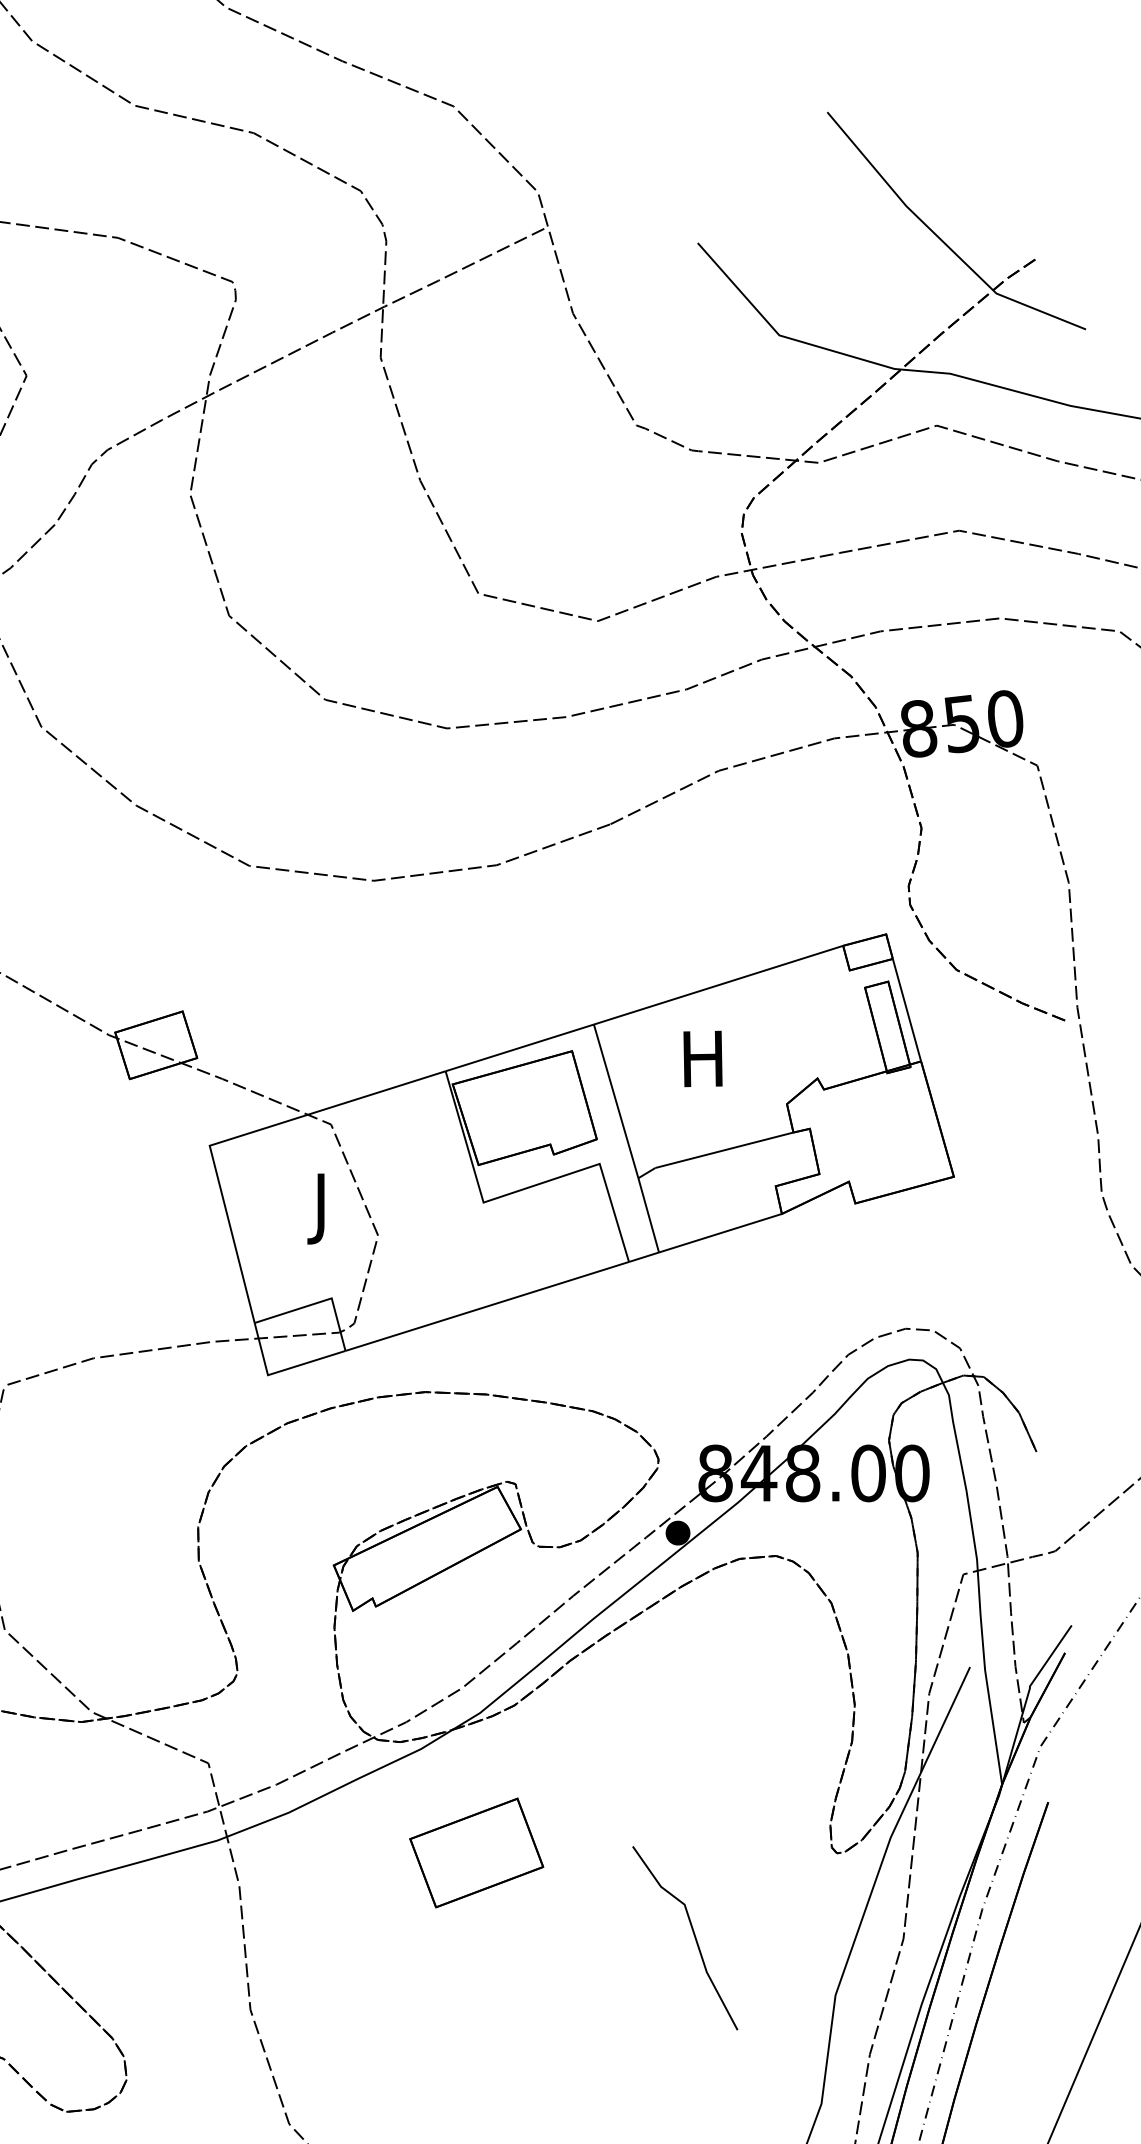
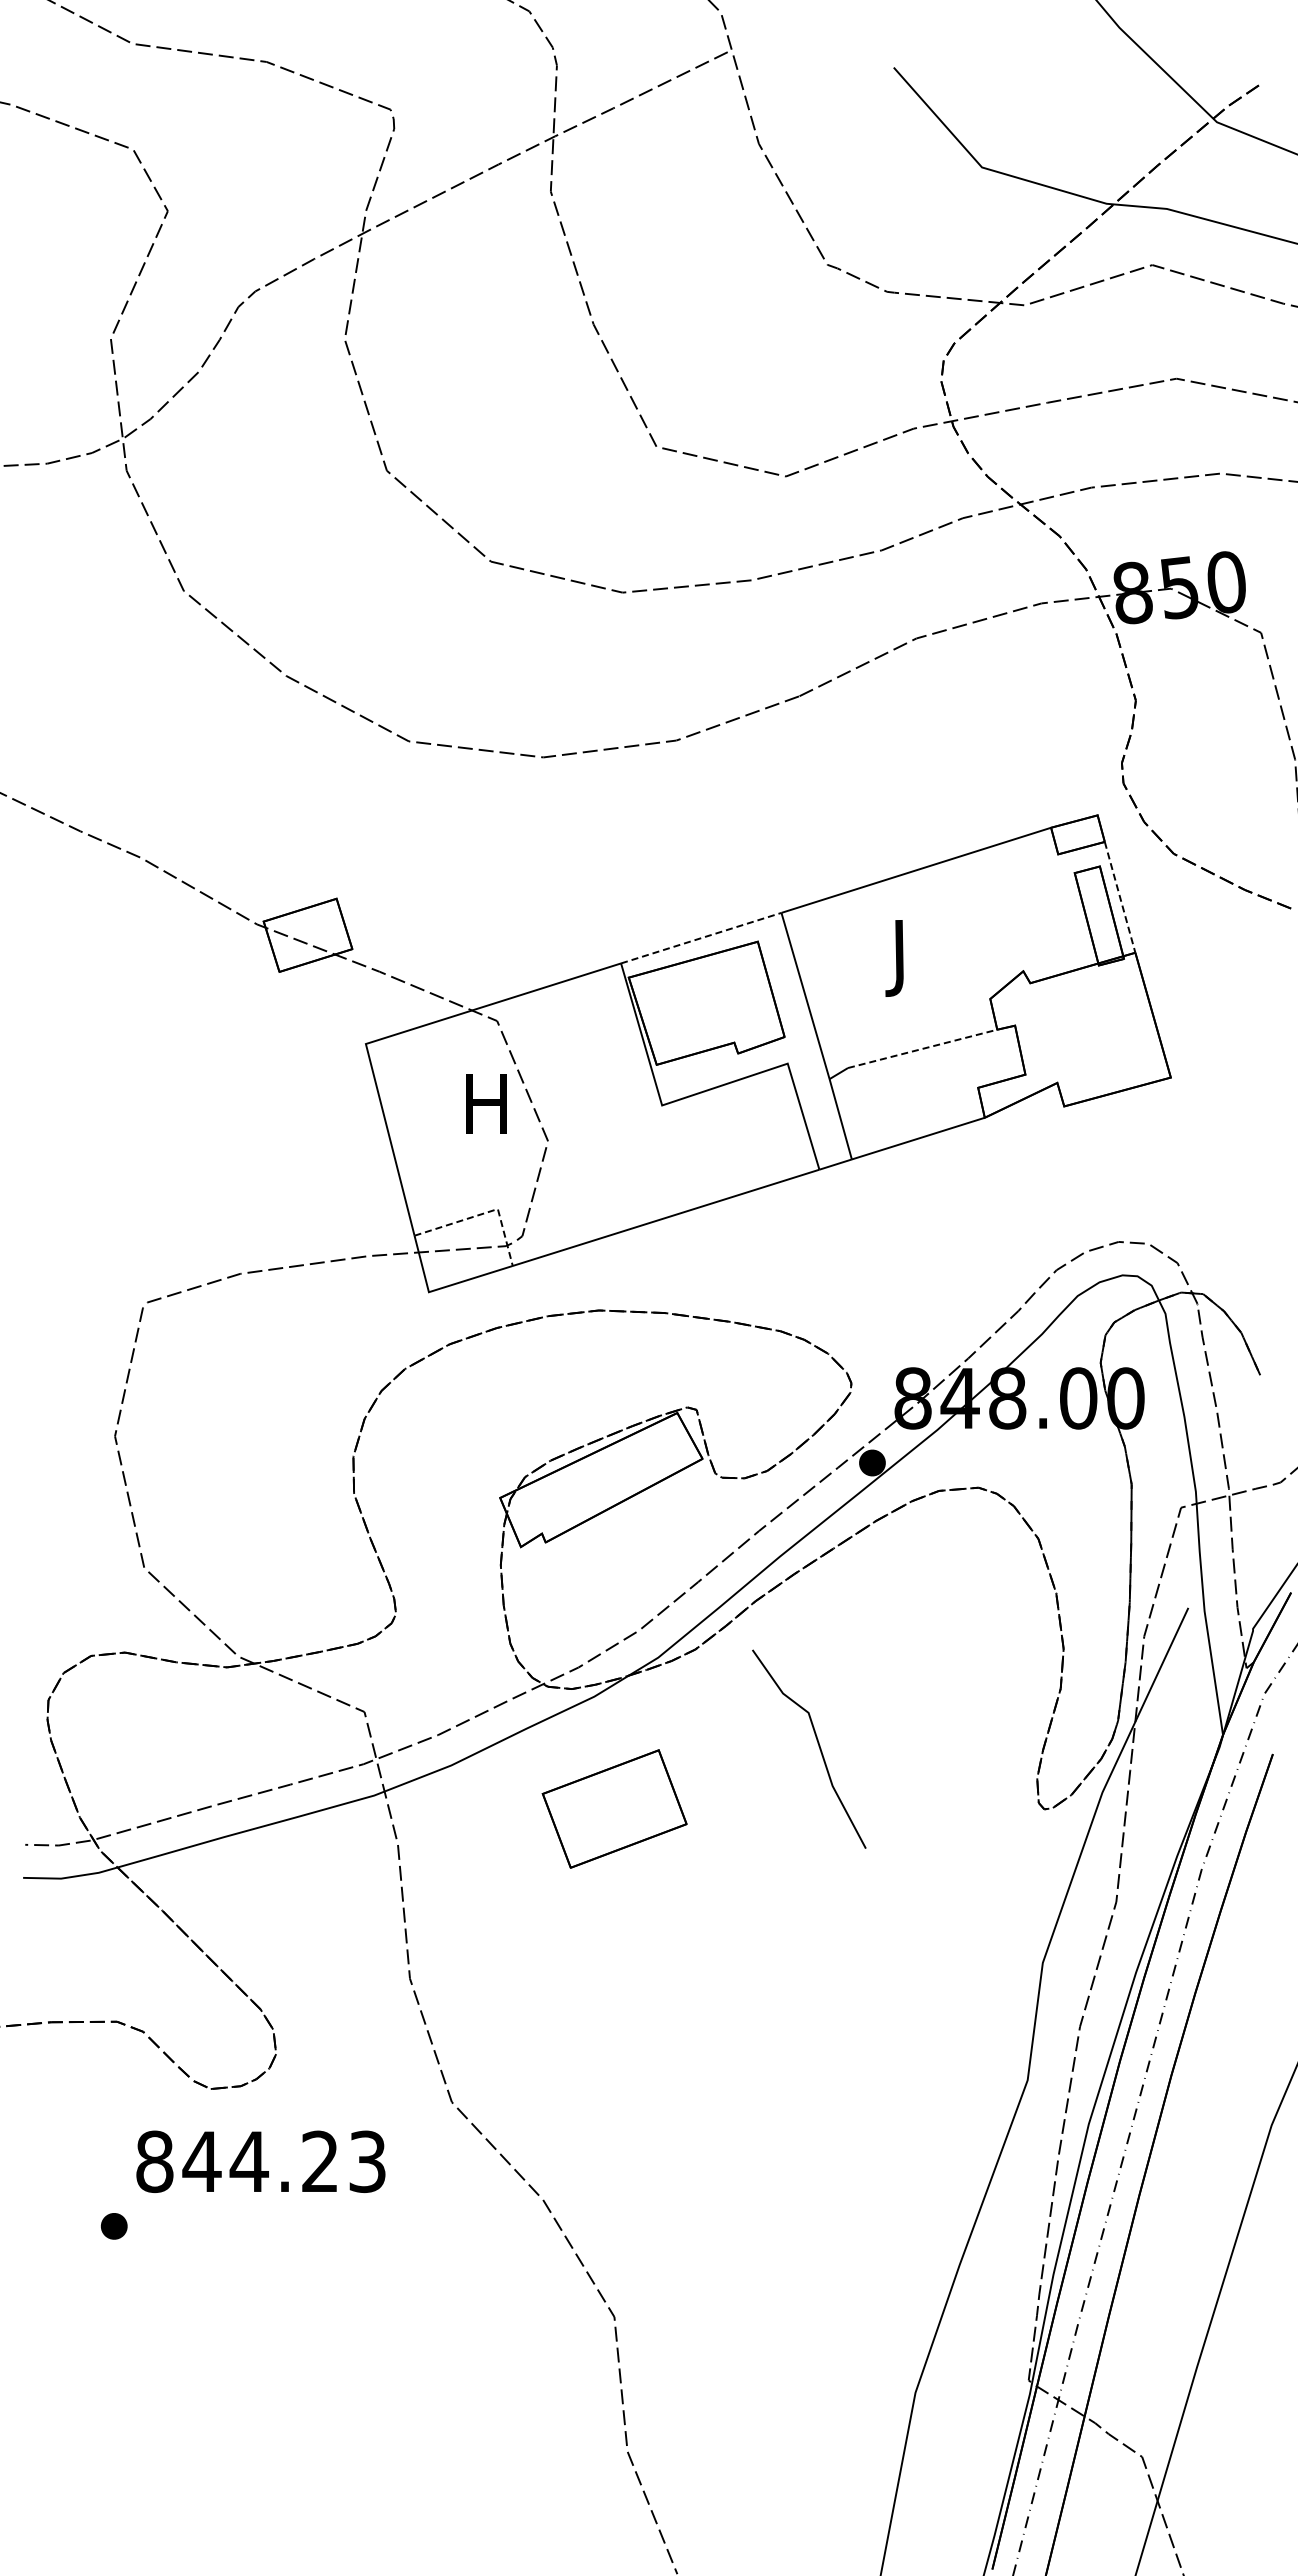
line: (907, 1010) -> (1120, 897), solid -> dashed
line: (519, 1048) -> (701, 938), solid -> dashed
text: (703, 1065) -> (899, 957), H -> J
line: (725, 1149) -> (923, 1048), solid -> dashed
text: (321, 1209) -> (486, 1112), J -> H
line: (319, 1302) -> (484, 1213), solid -> dashed
part: (476, 1852) -> (614, 1808), moved
line: (693, 1935) -> (818, 1746), moved

